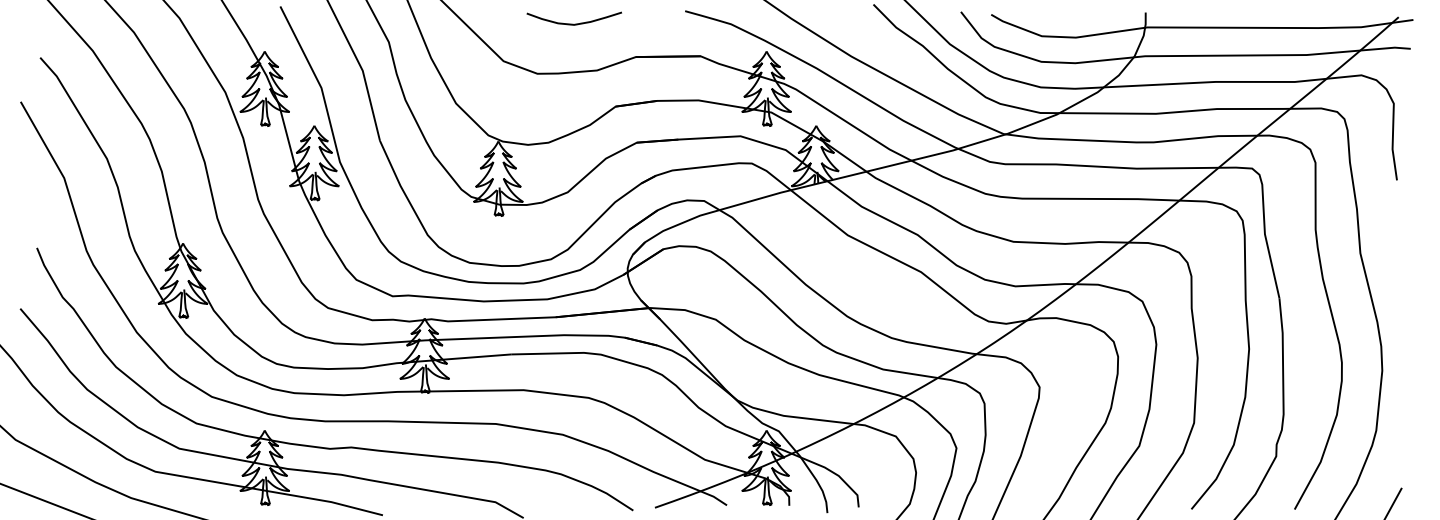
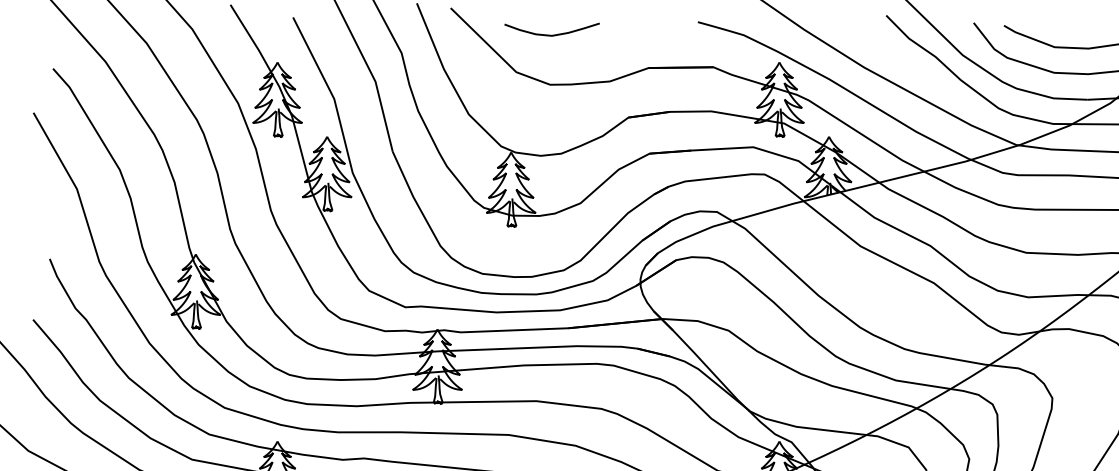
curve: (573, 23) -> (551, 34), moved

